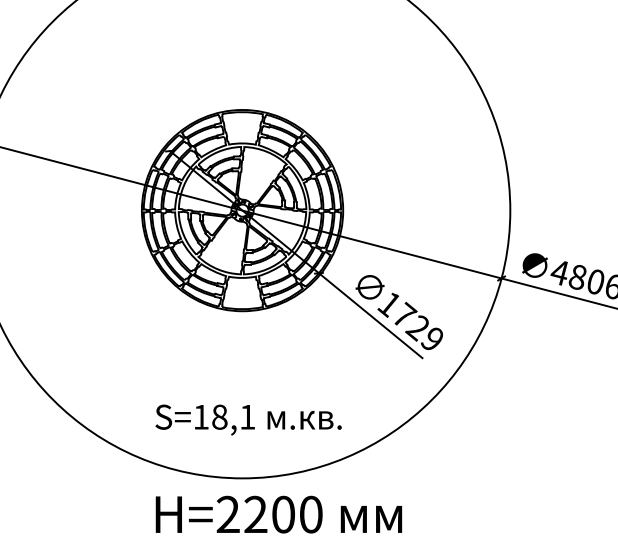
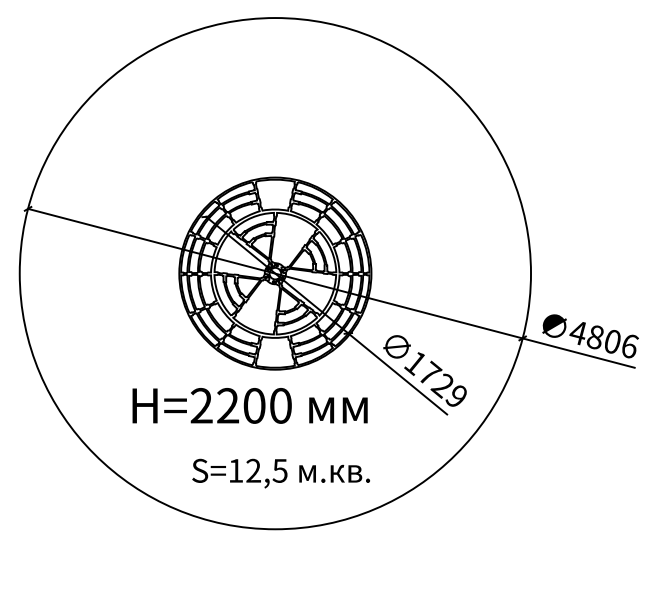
text: (233, 416) -> (266, 470), S=18,1 -> S=12,5
text: (278, 514) -> (249, 405), moved

